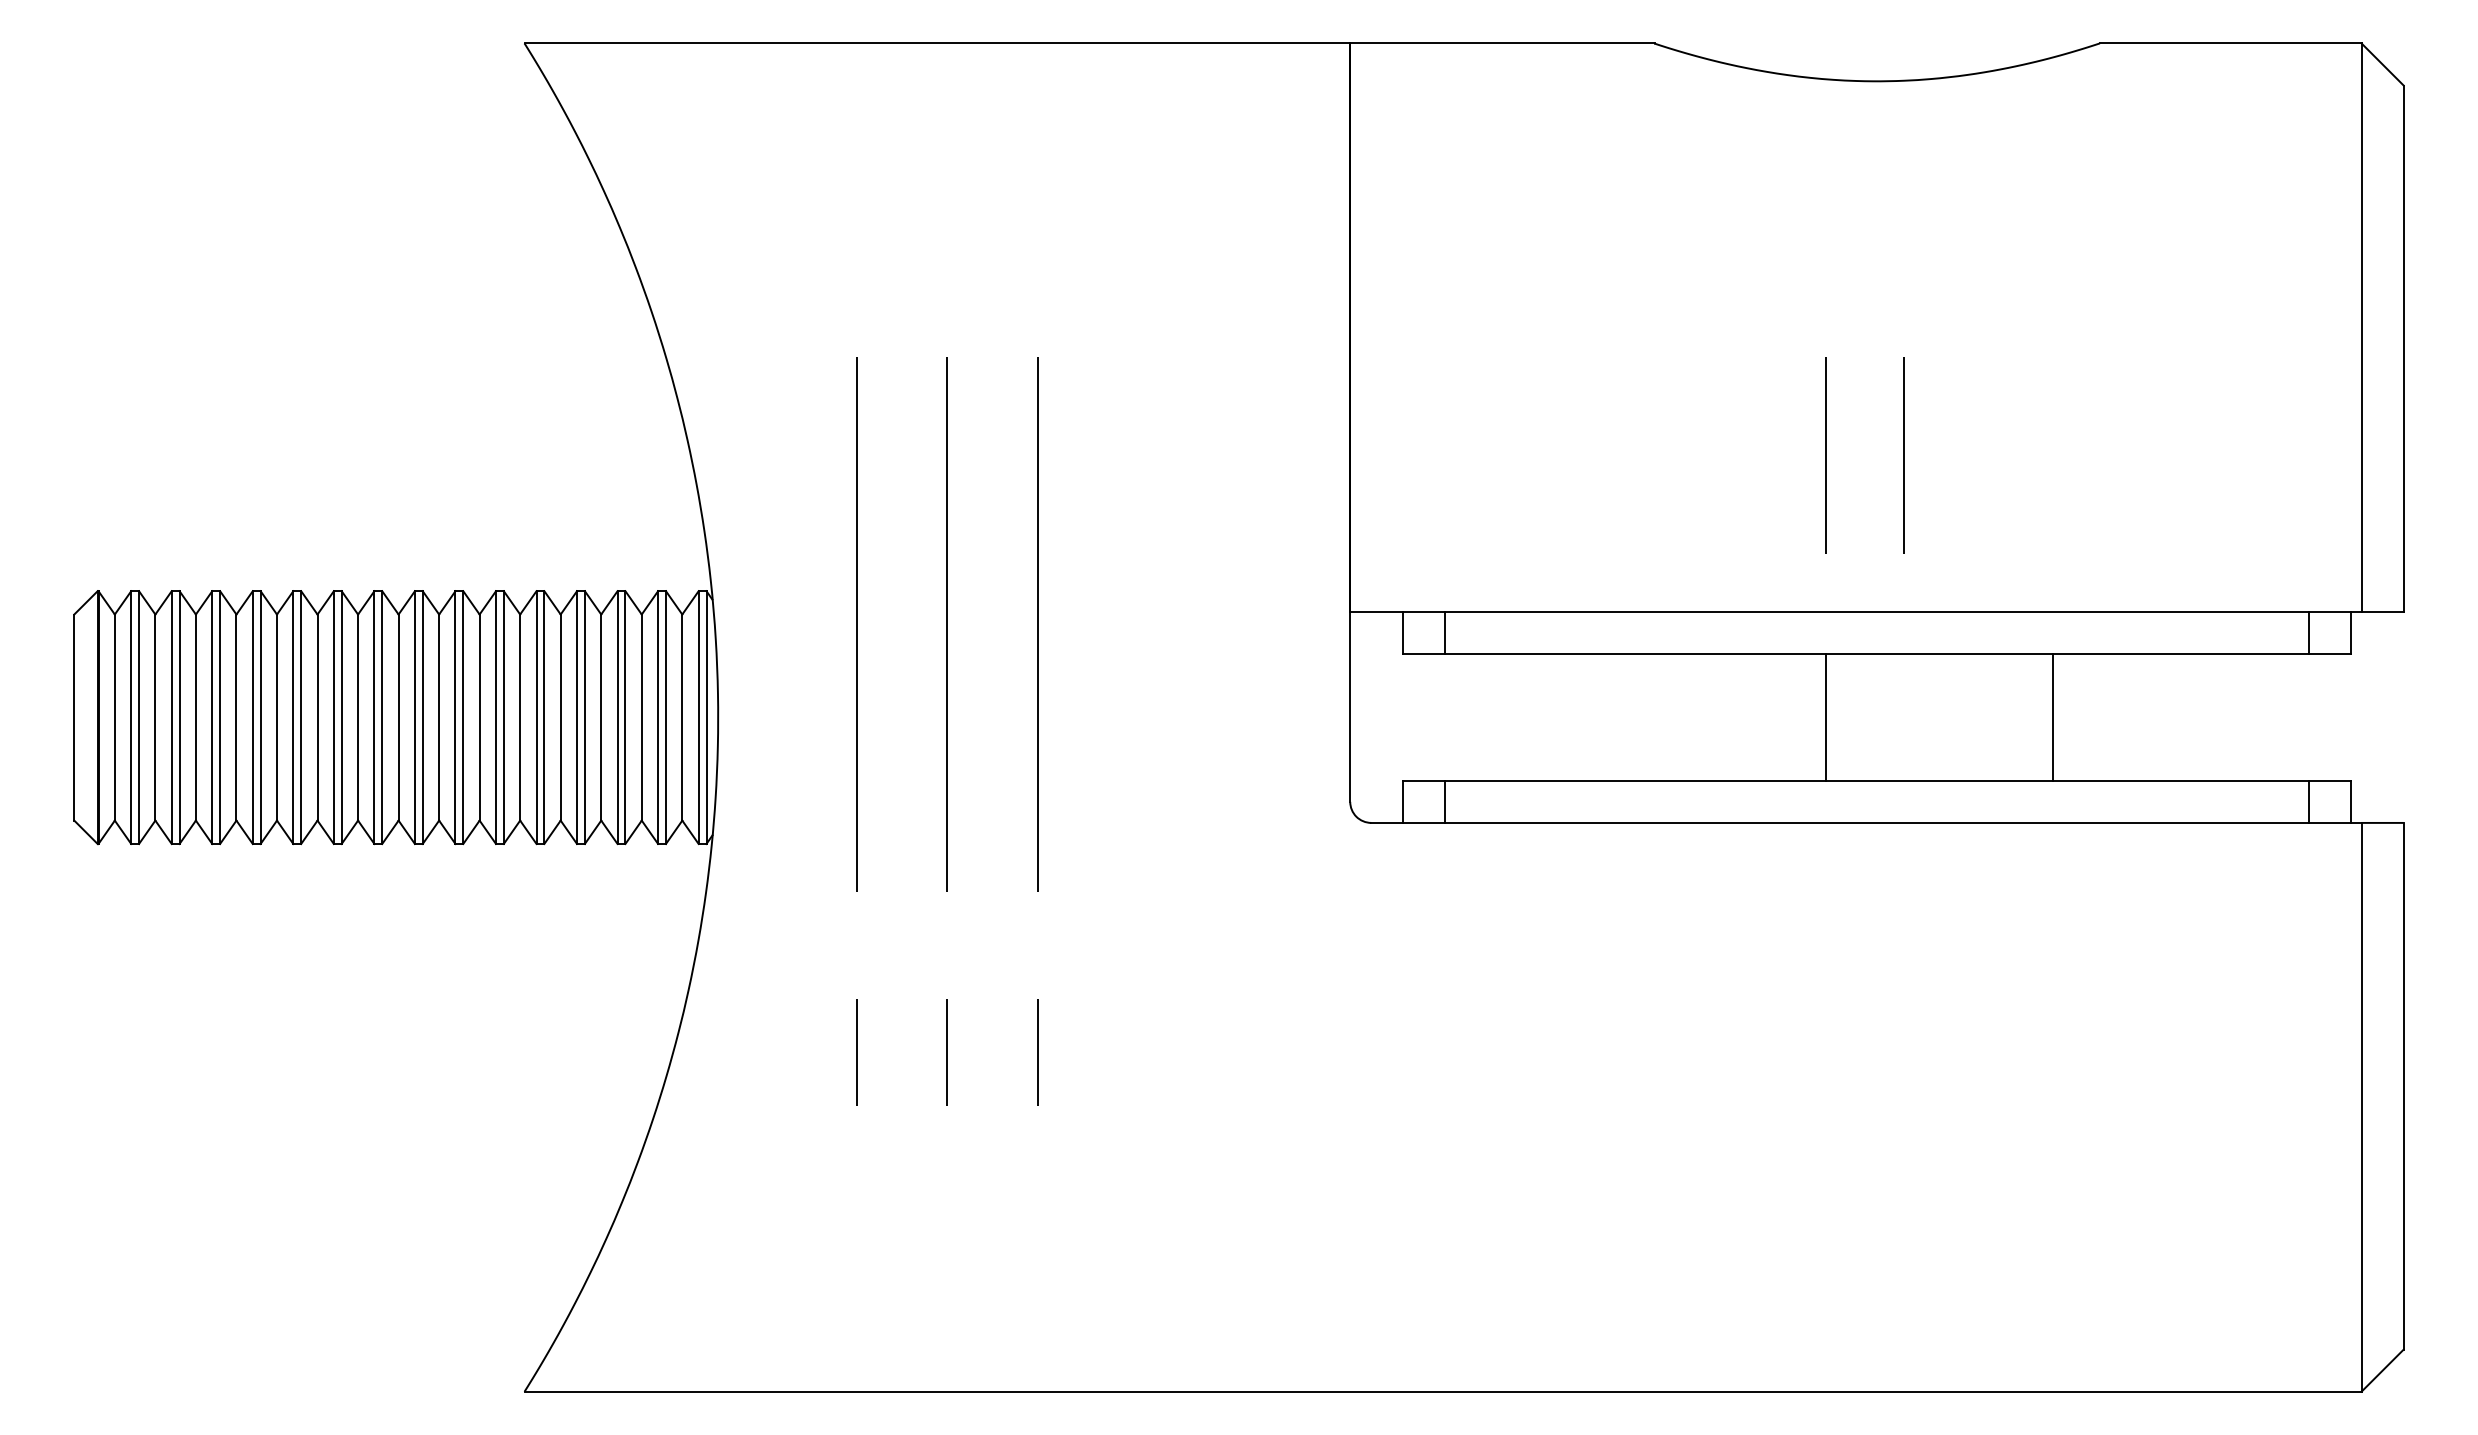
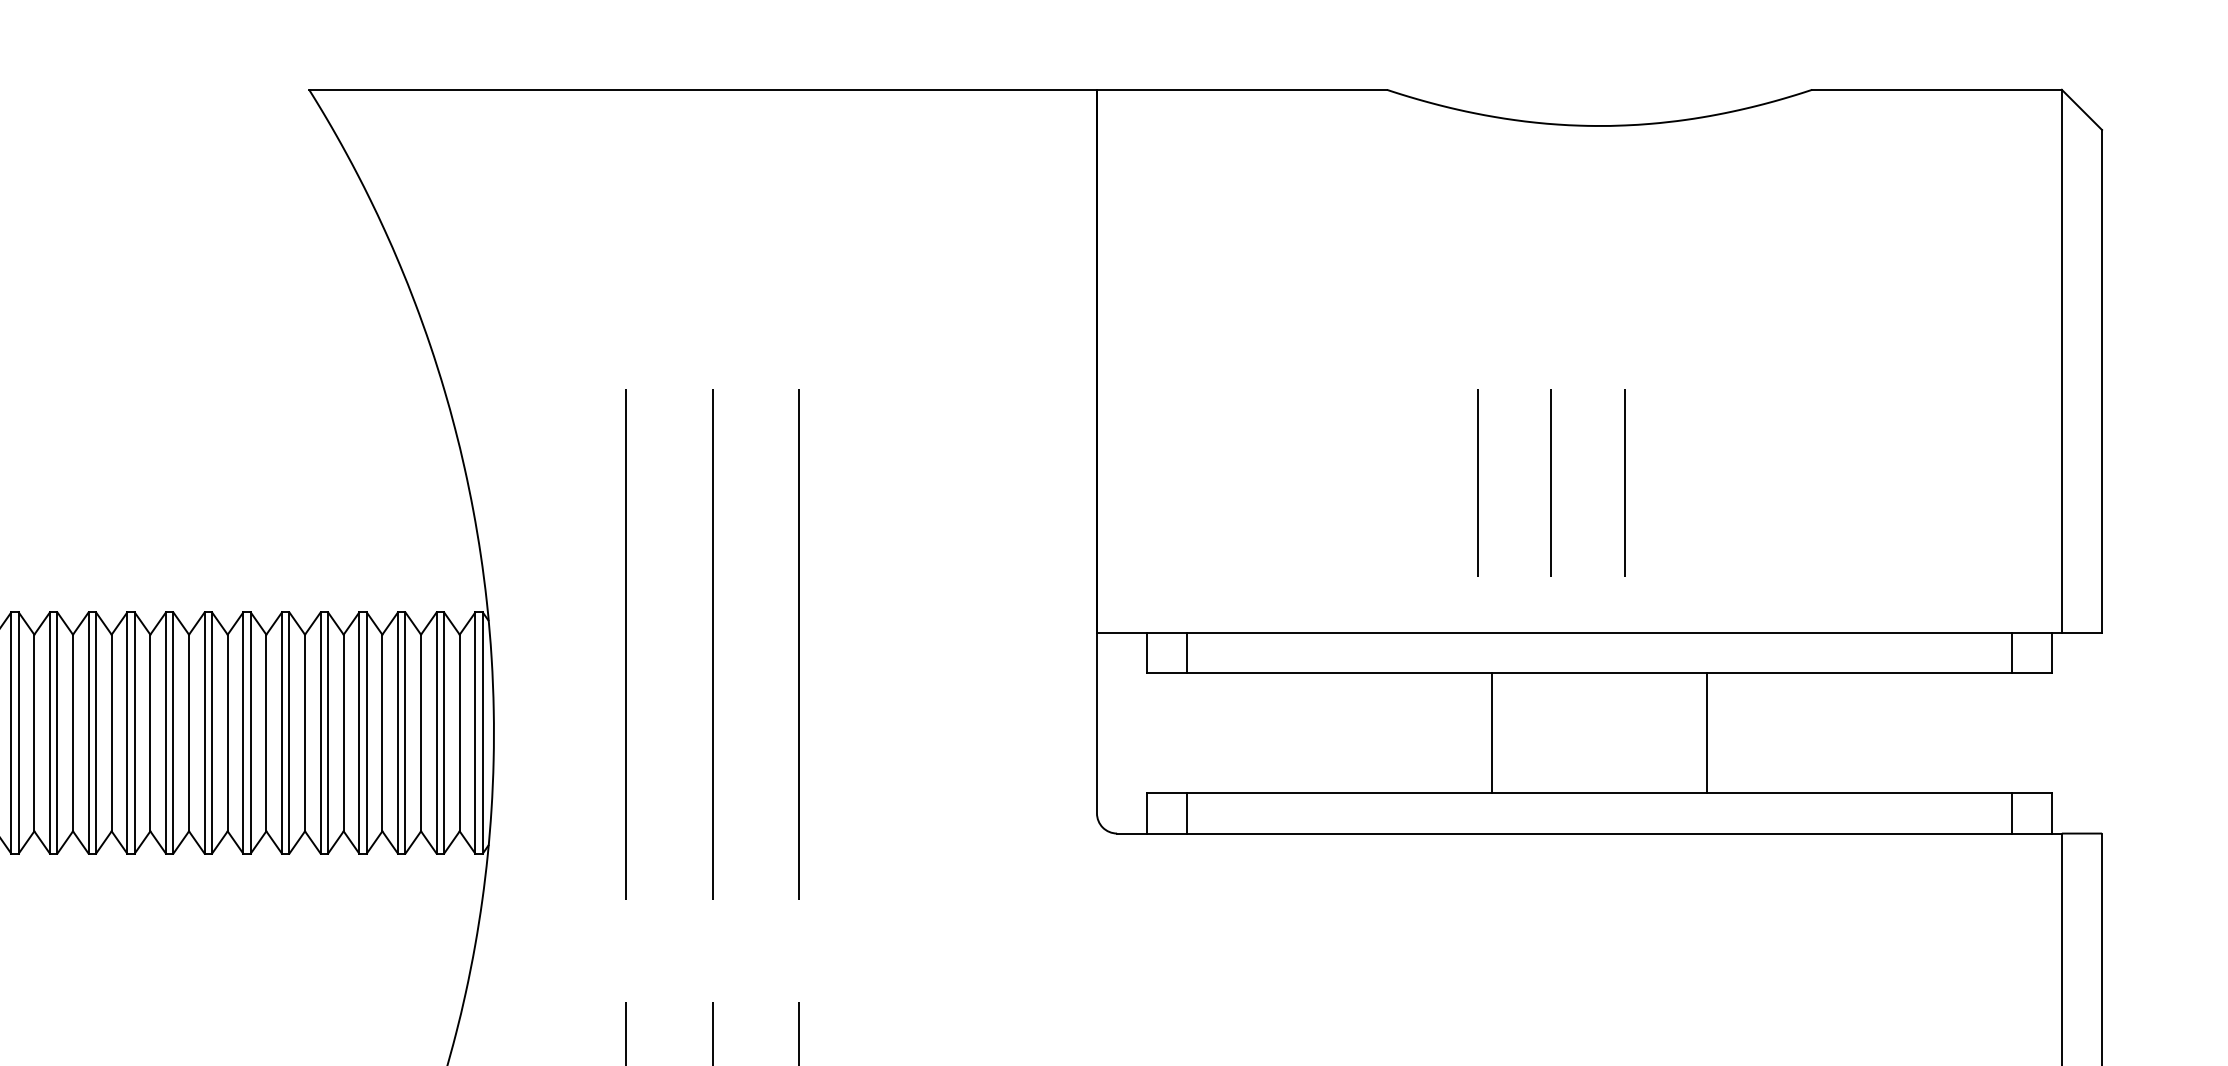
line: (1749, 455) -> (1477, 482), added
line: (1826, 717) -> (1492, 732), moved
line: (2052, 717) -> (1706, 732), moved

